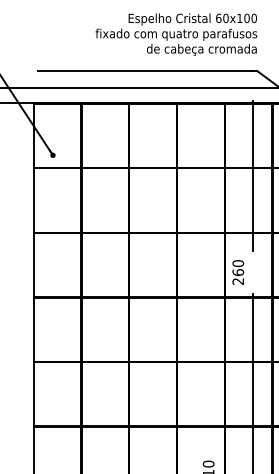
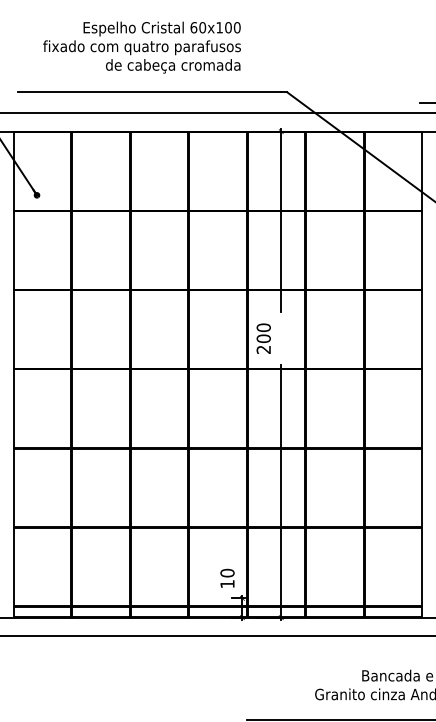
text: (175, 34) -> (141, 47), moved
text: (238, 272) -> (263, 338), 260 -> 200

